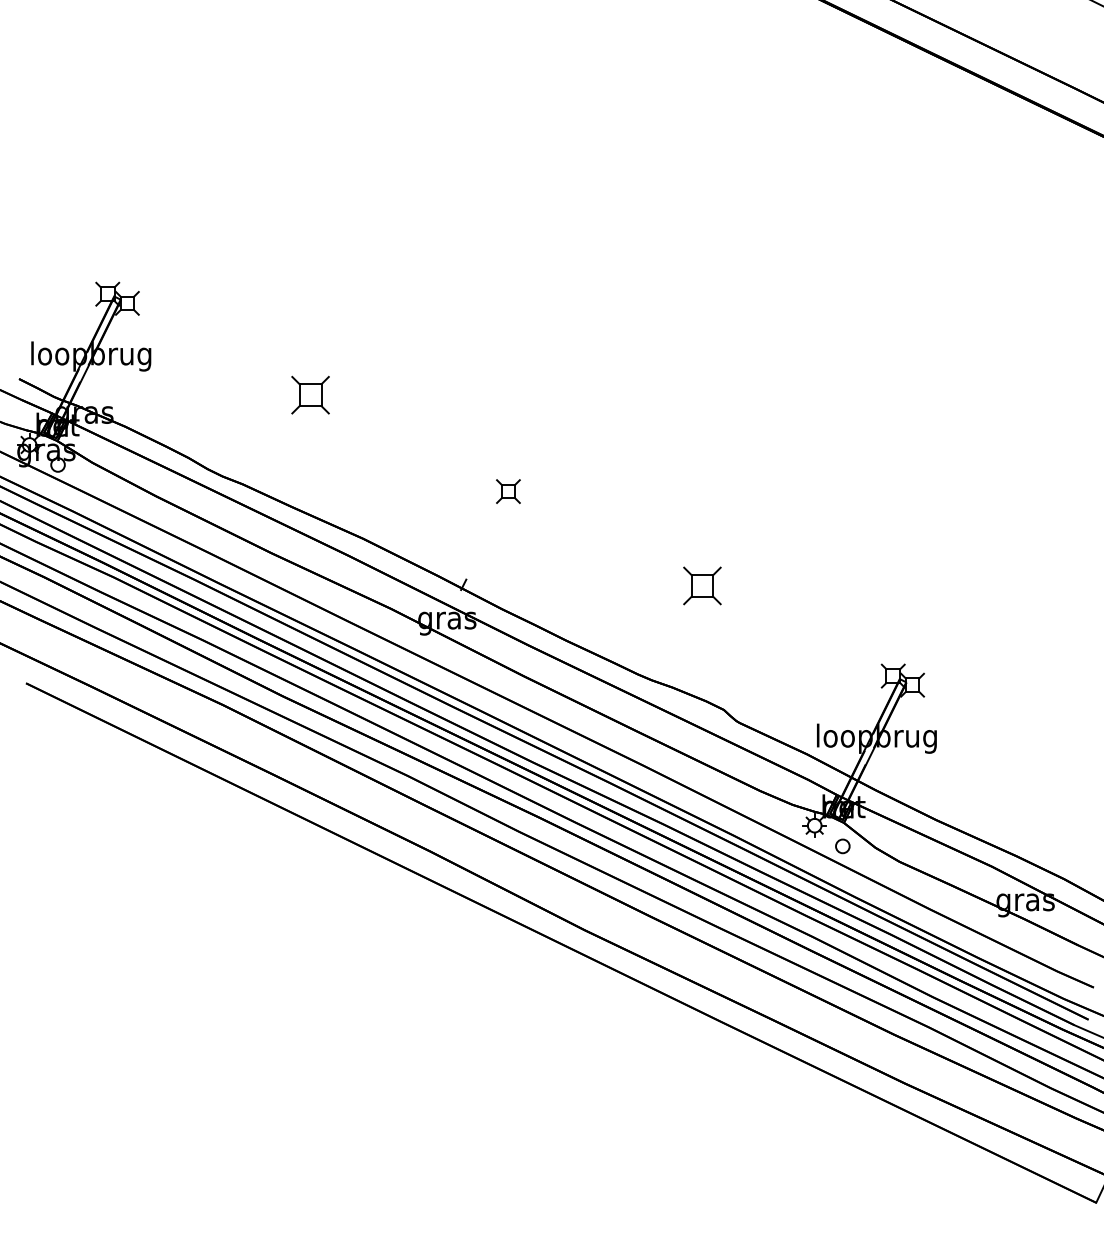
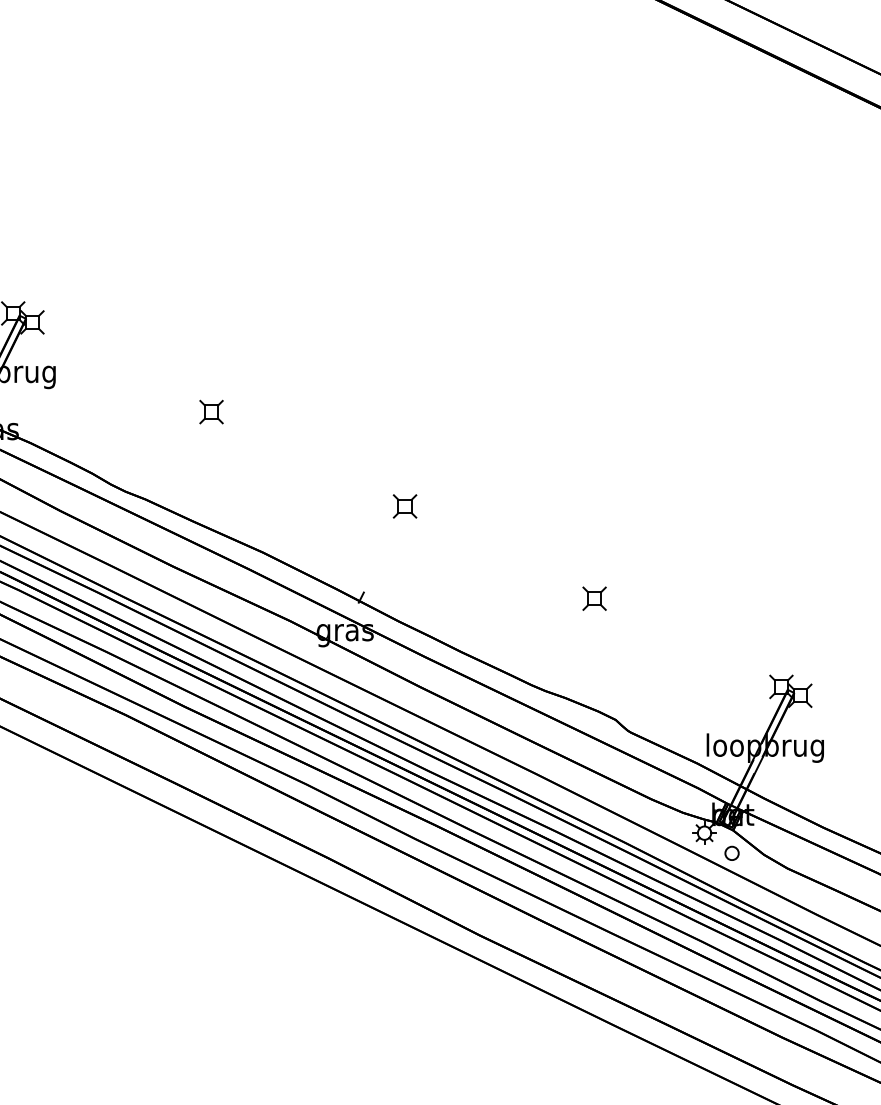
part: (310, 394) -> (211, 411), size x0.62
part: (701, 585) -> (593, 598), size x0.62

